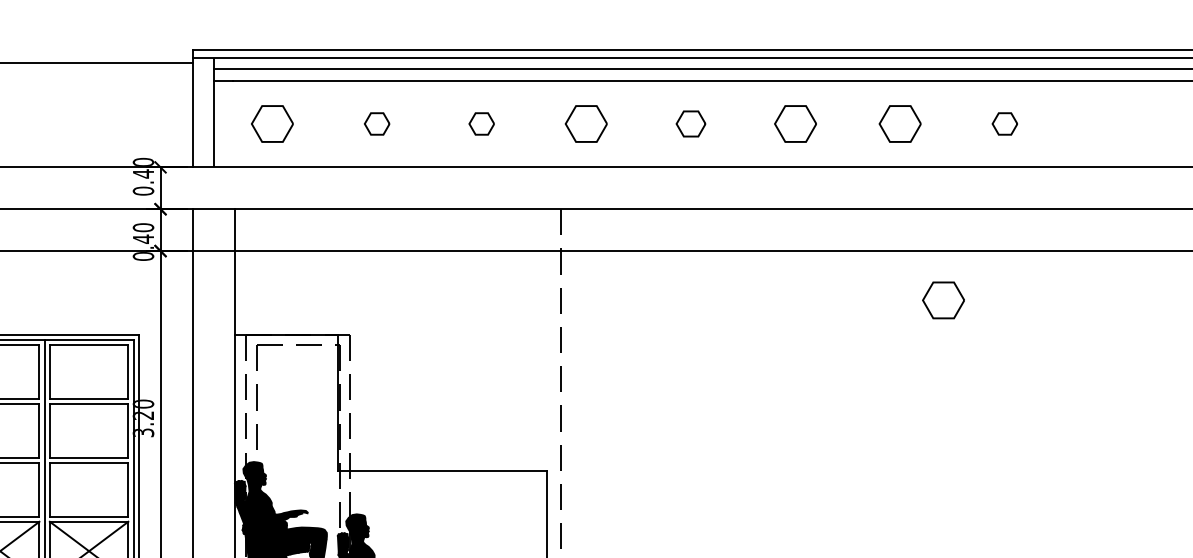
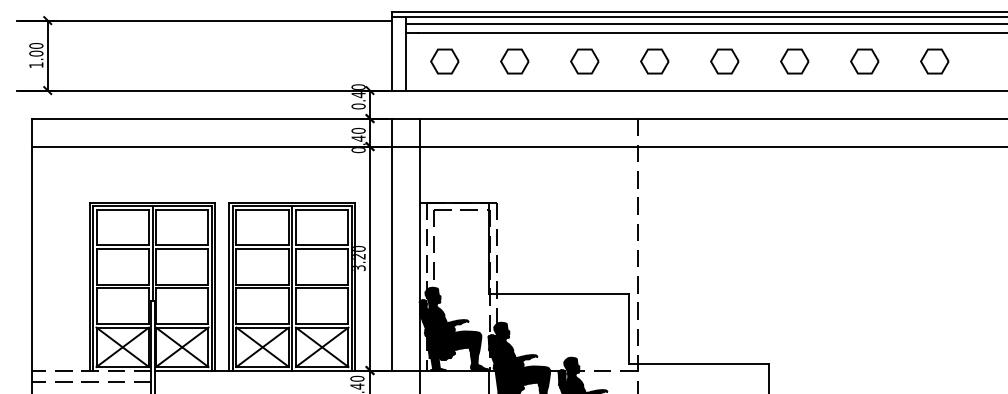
part: (376, 123) -> (514, 61), size x1.67
part: (481, 123) -> (584, 61), size x1.67
part: (690, 123) -> (724, 61), size x1.43
part: (1004, 123) -> (934, 61), size x1.67
part: (943, 300) -> (893, 179), removed

